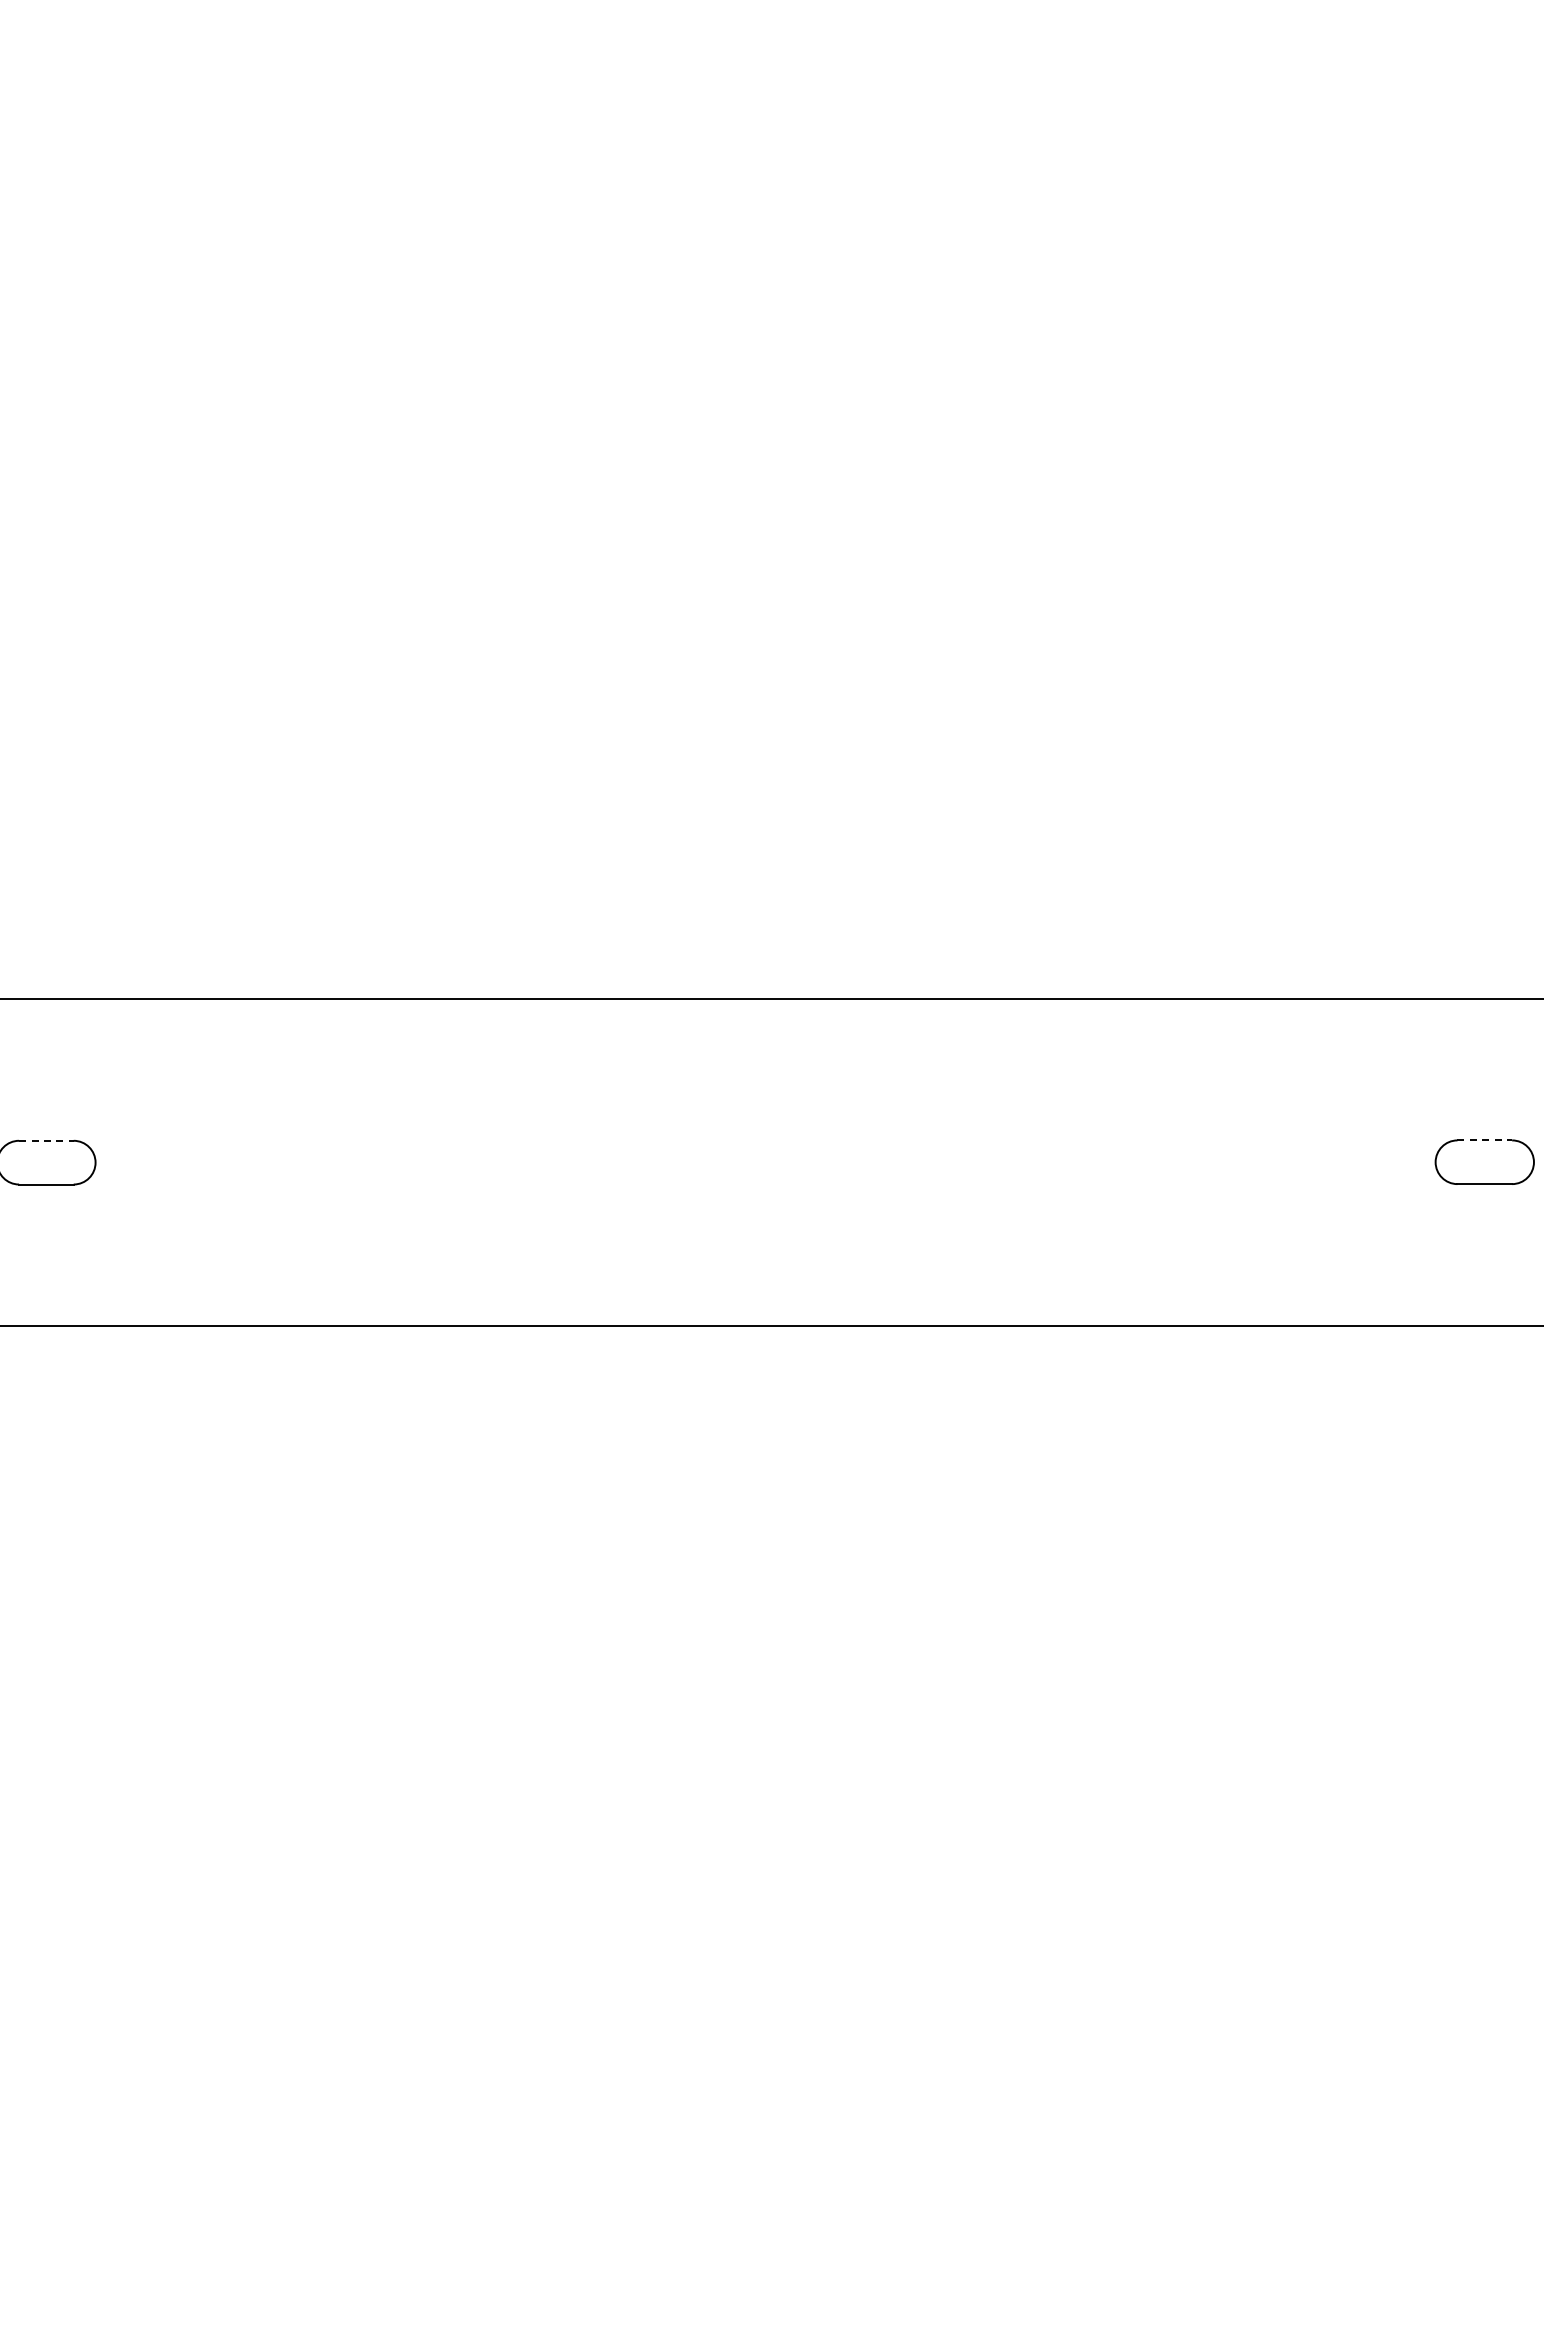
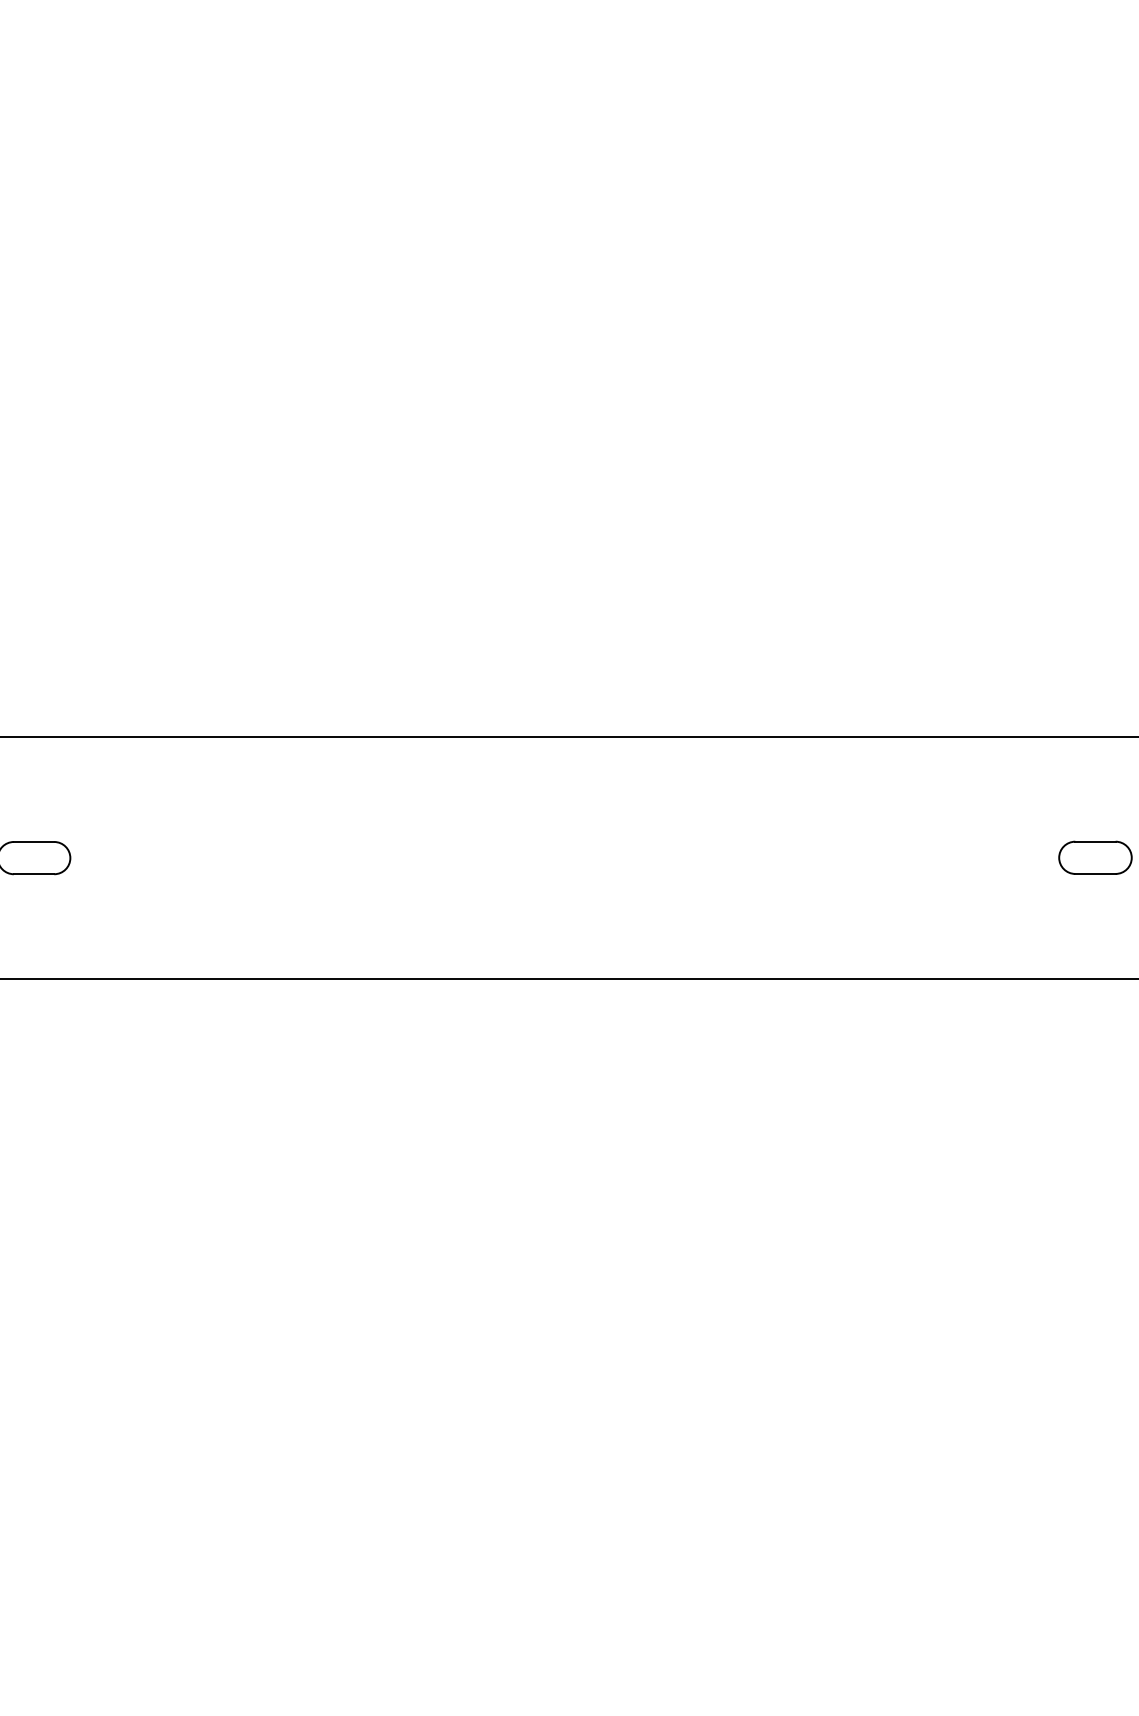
line: (46, 1140) -> (34, 841), dashed -> solid
line: (1485, 1140) -> (1095, 841), dashed -> solid

